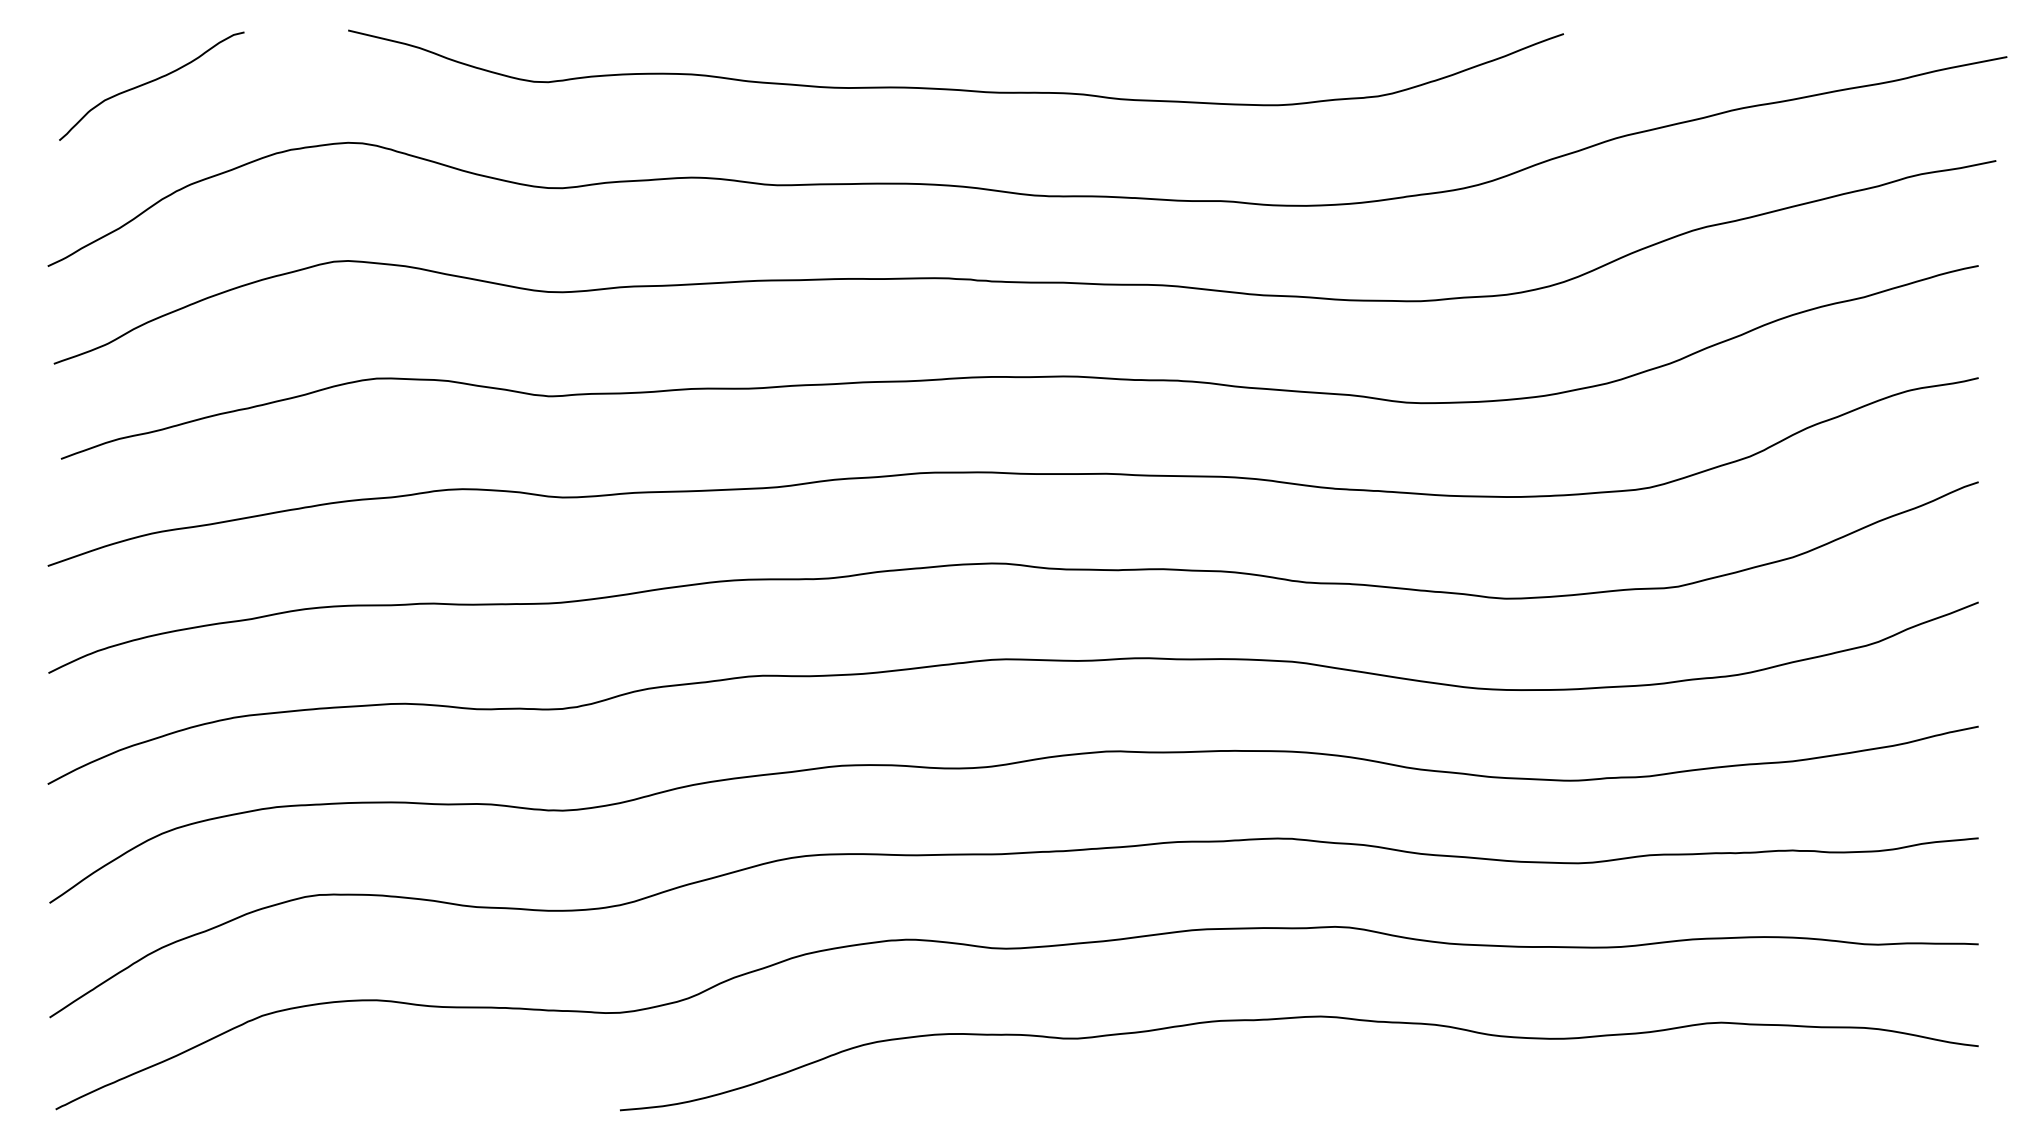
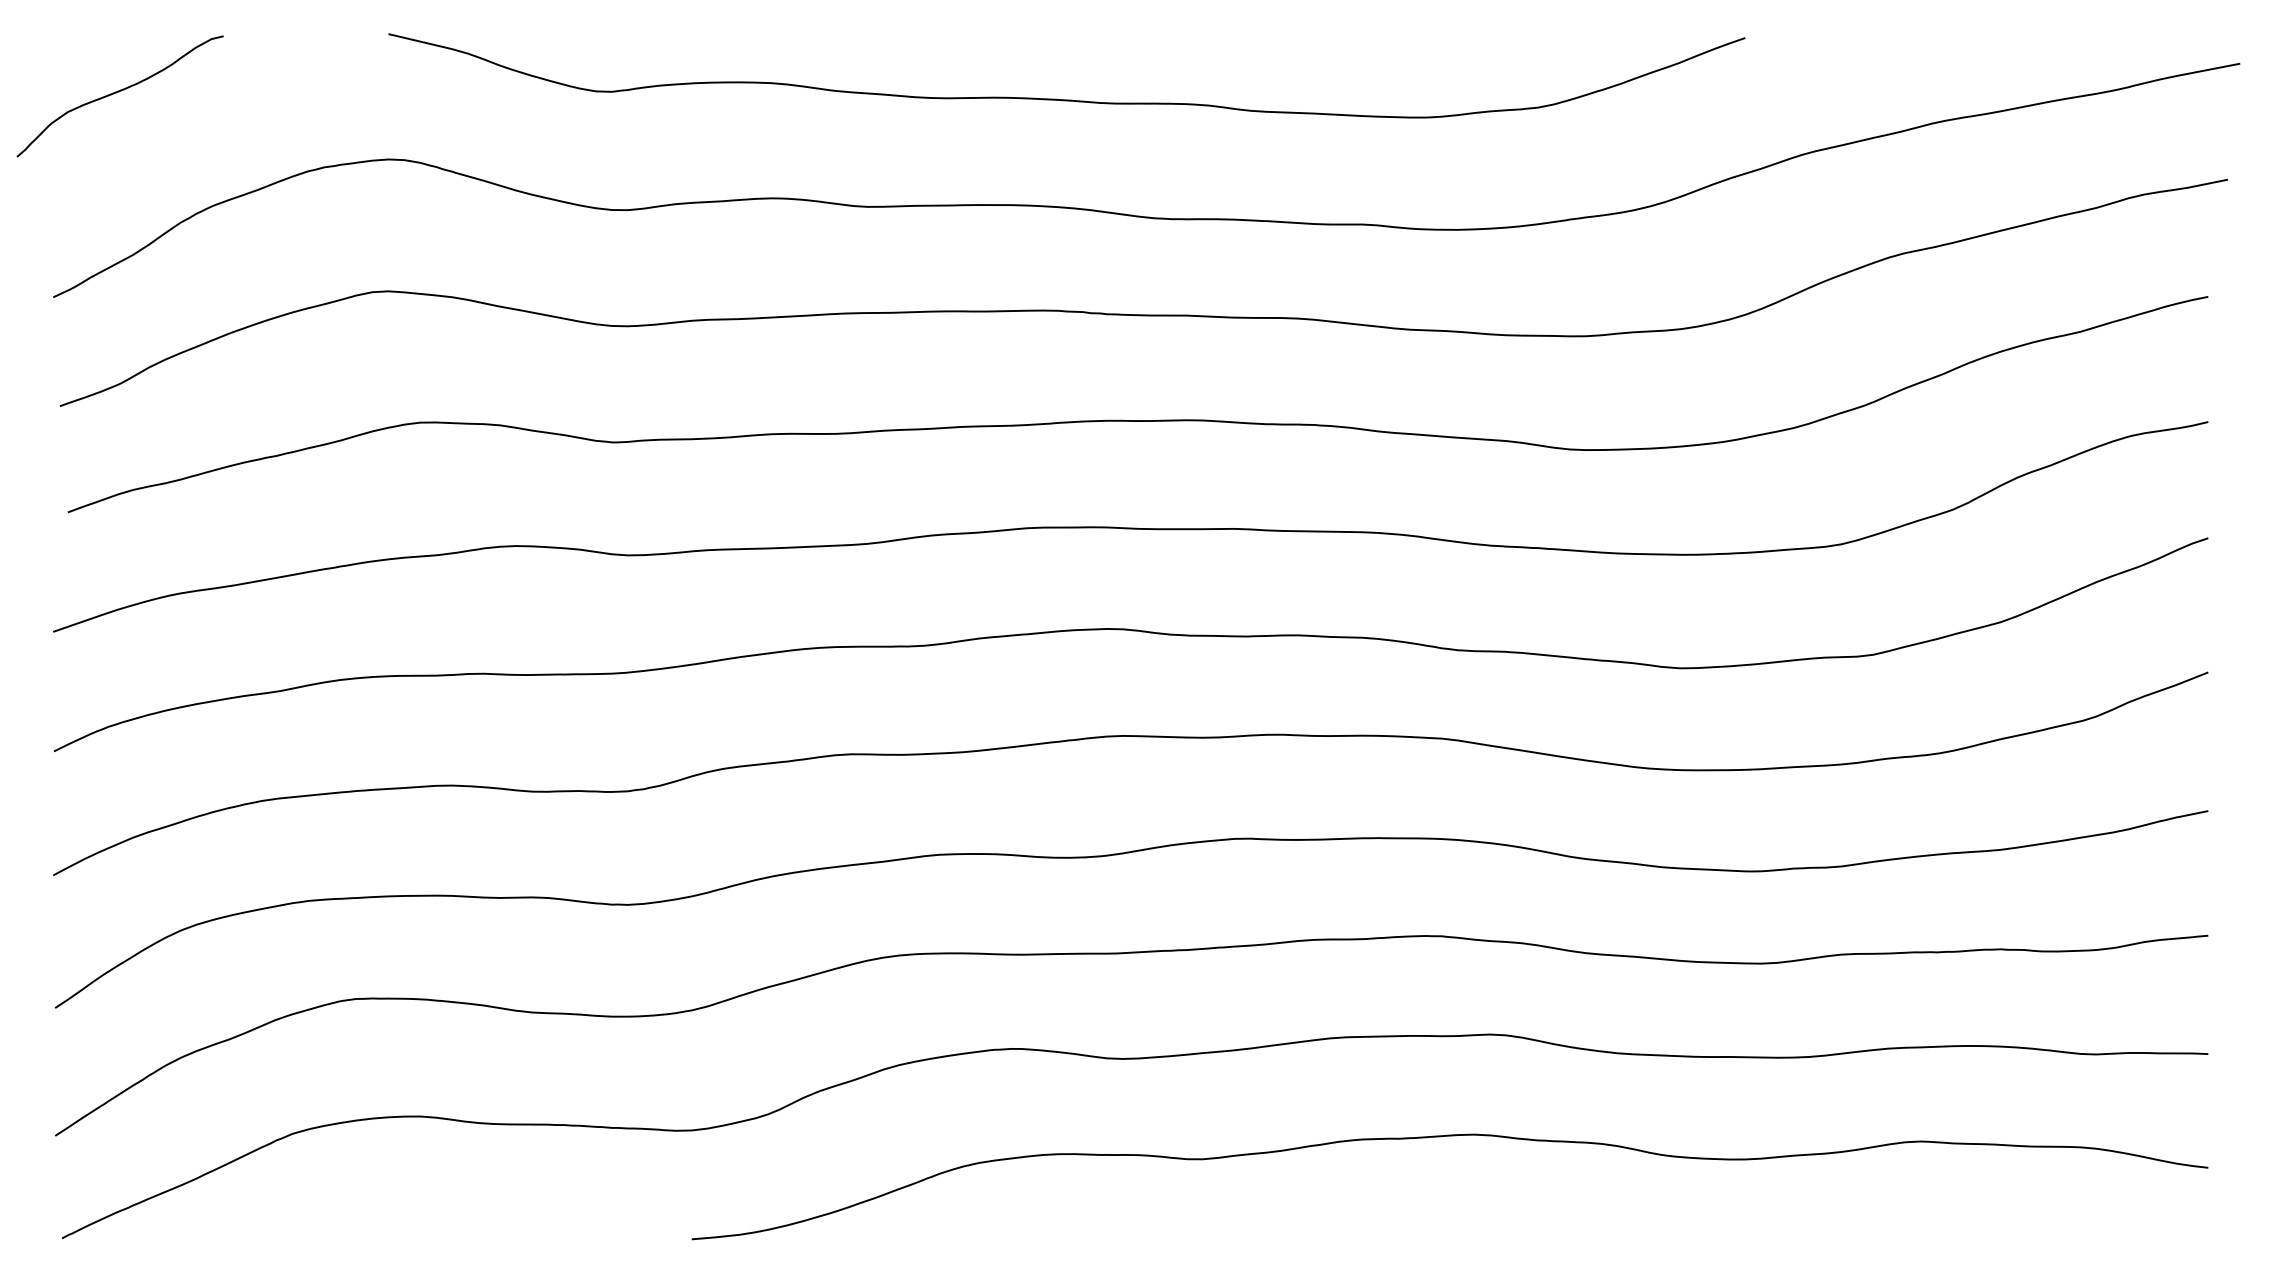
curve: (149, 83) -> (117, 93), moved

